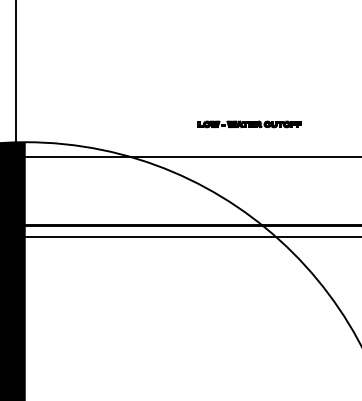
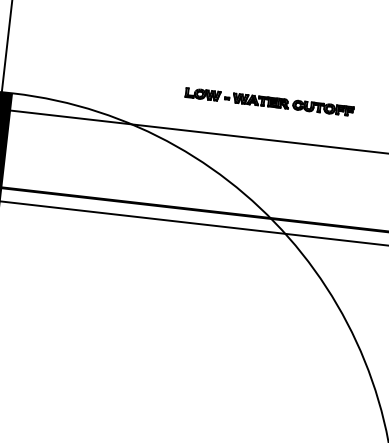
part: (249, 124) -> (269, 102), size x1.43

